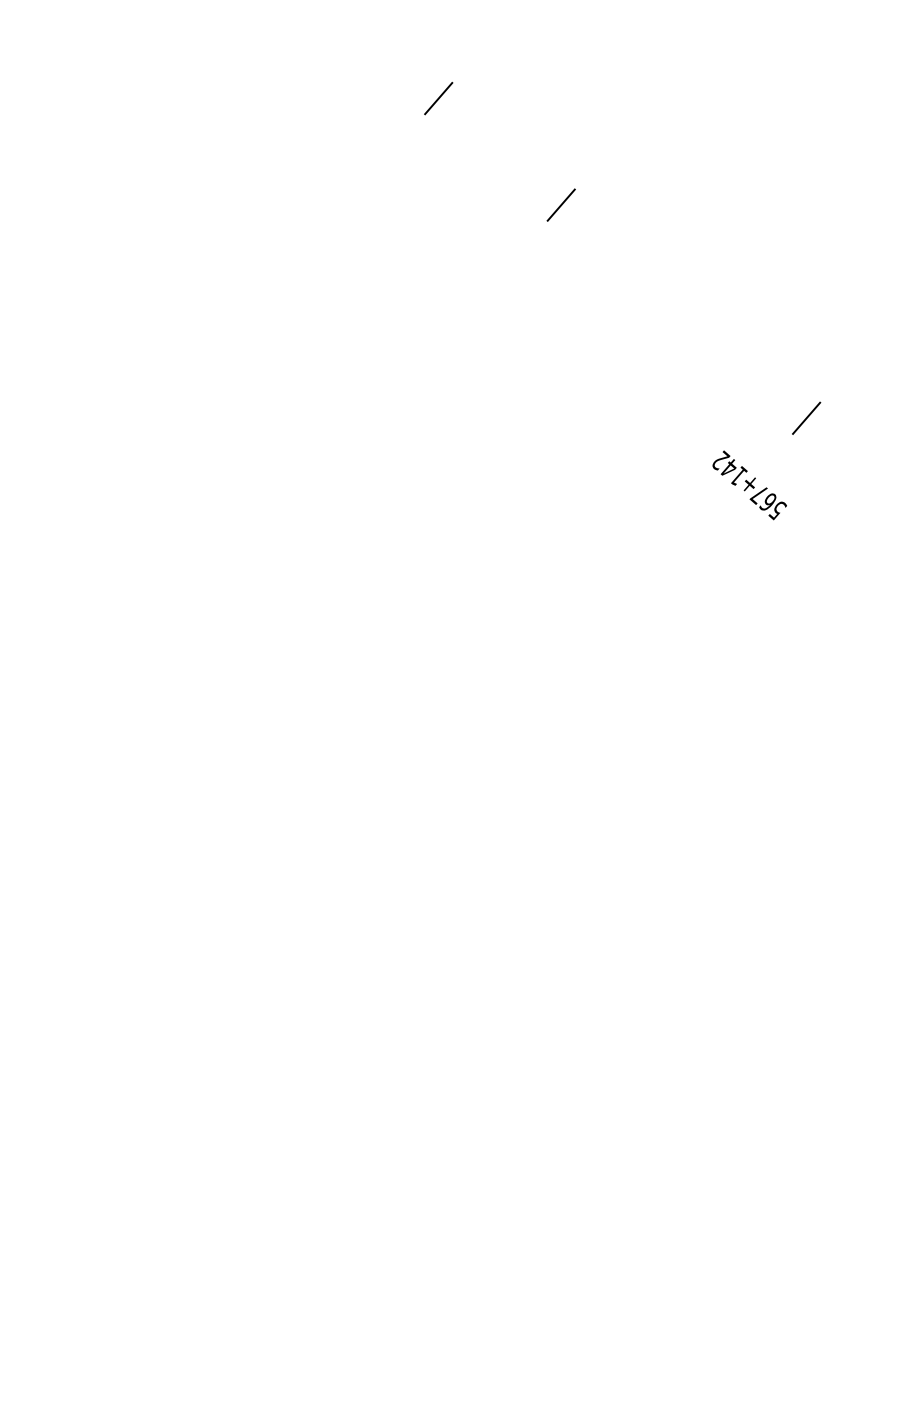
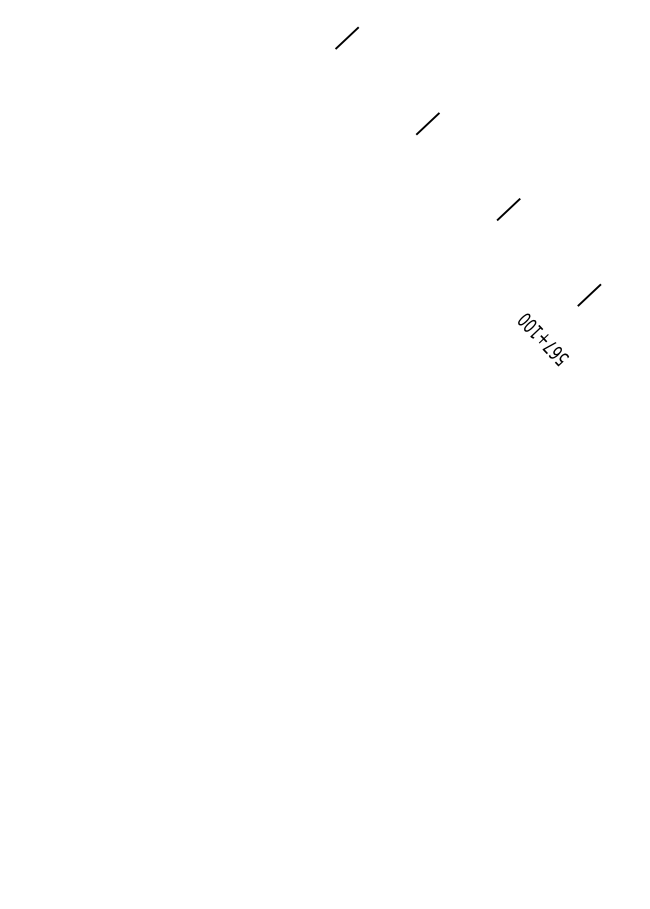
line: (683, 311) -> (508, 209), added
text: (724, 463) -> (526, 321), 567+142 -> 567+100

